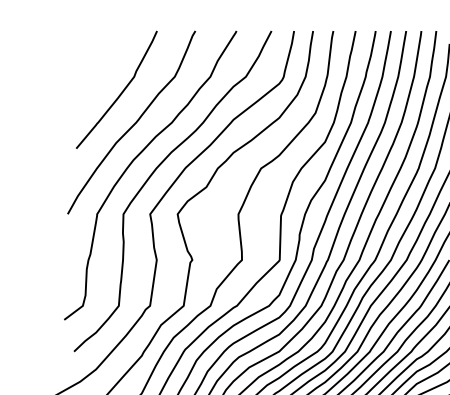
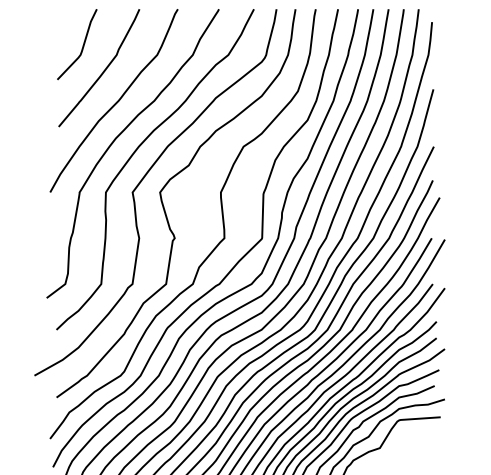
curve: (100, 67) -> (82, 45), added

